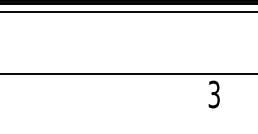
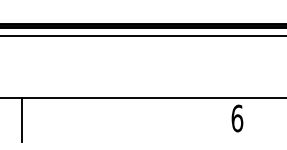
text: (214, 94) -> (237, 118), 3 -> 6

